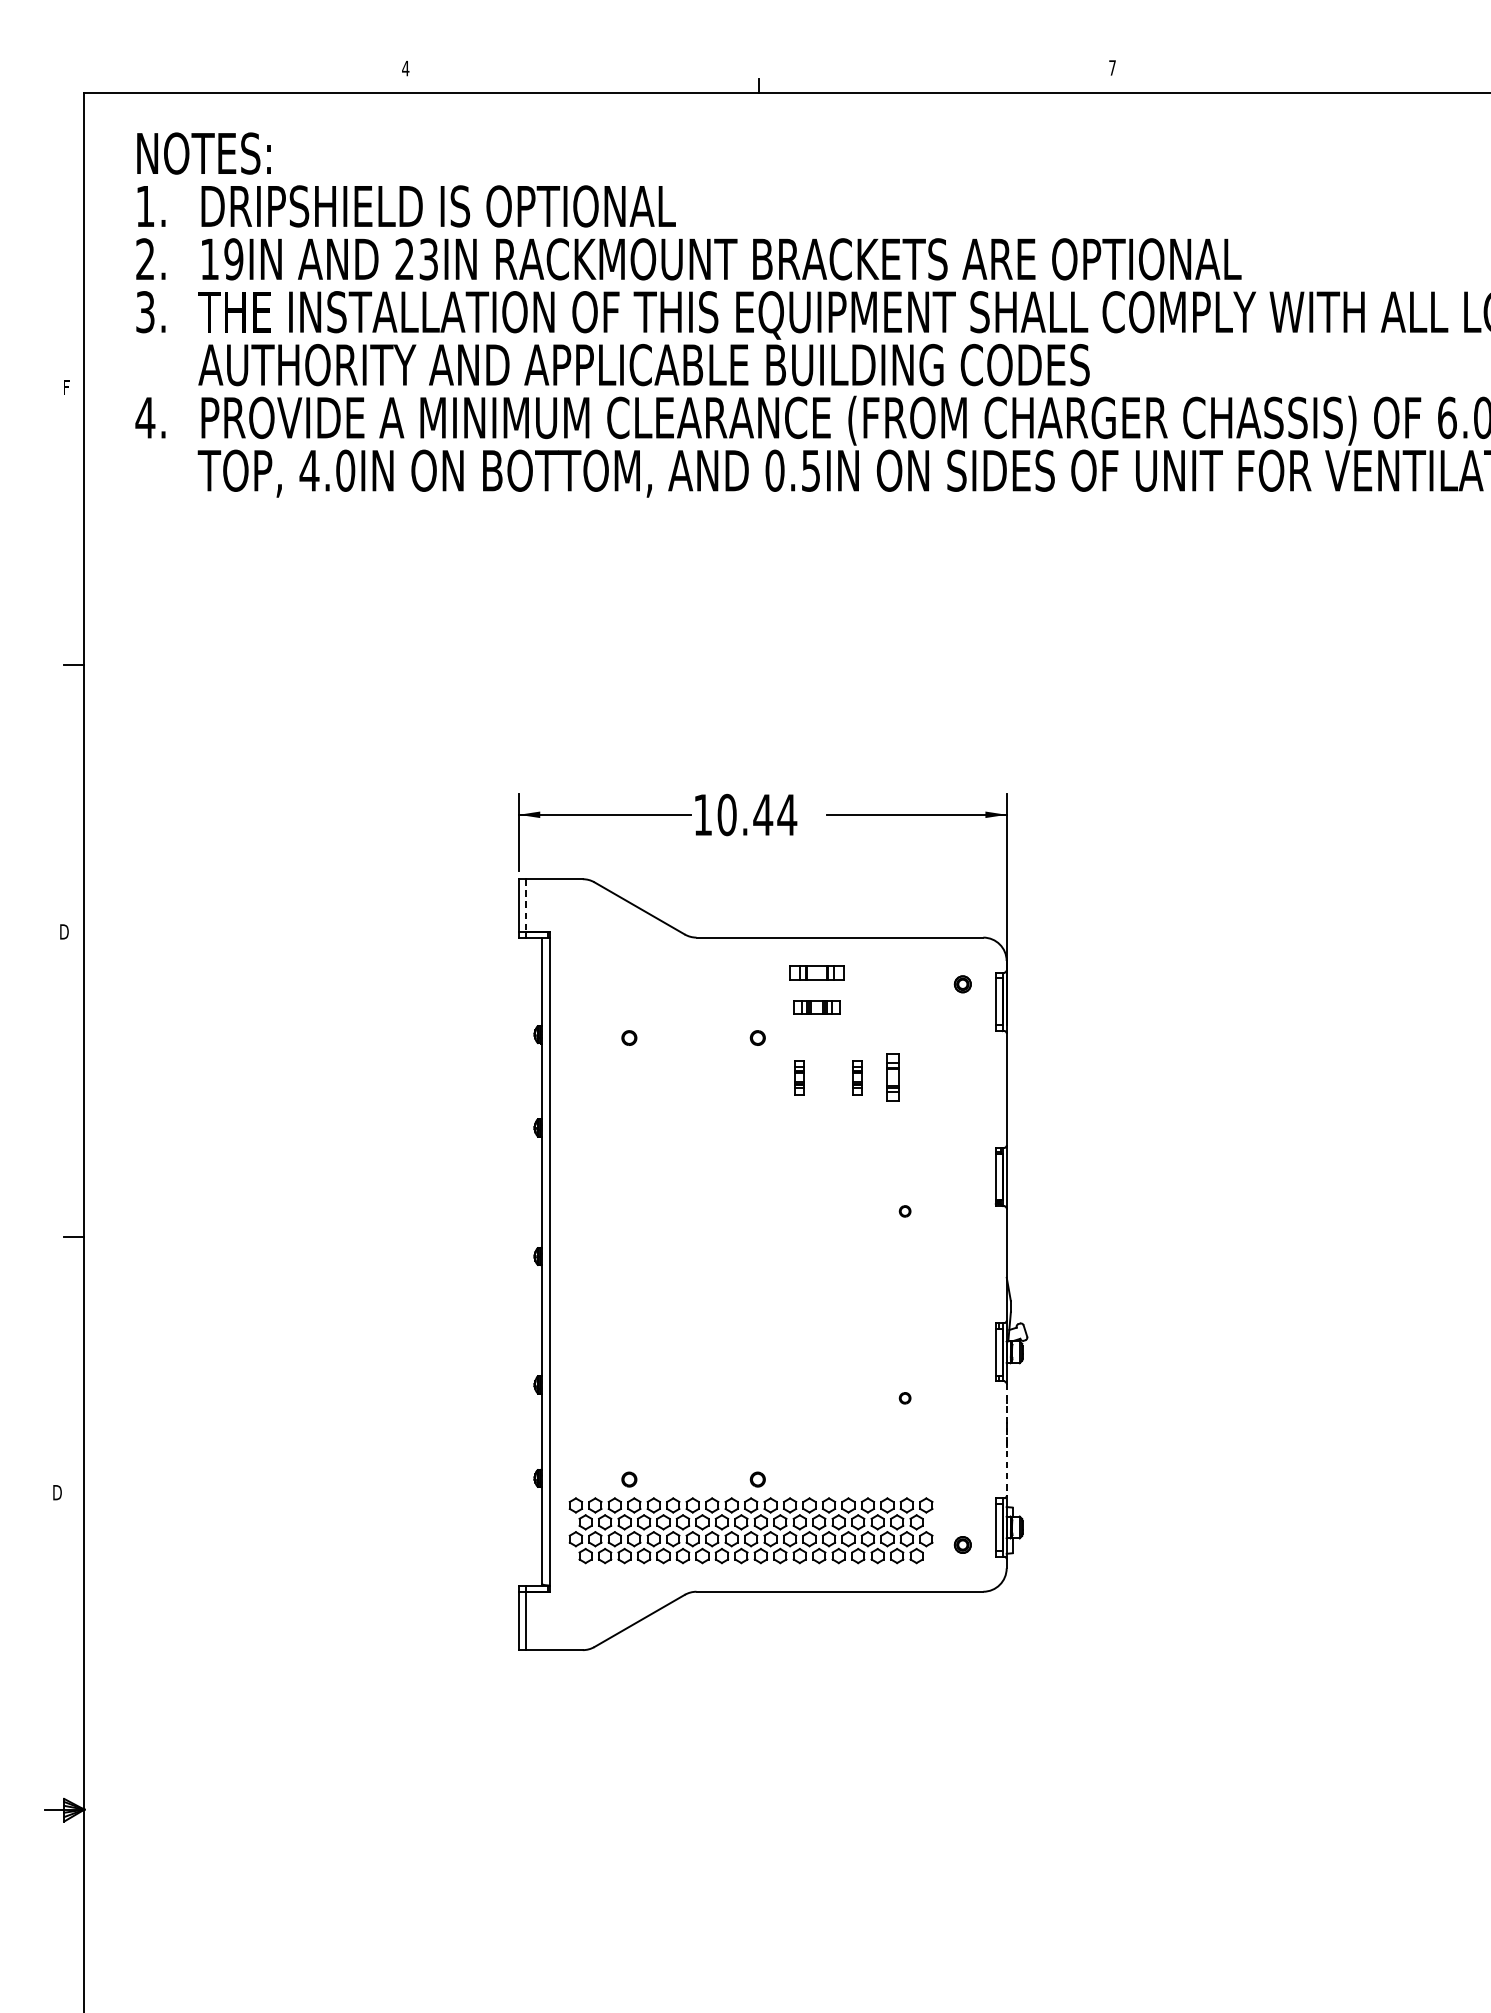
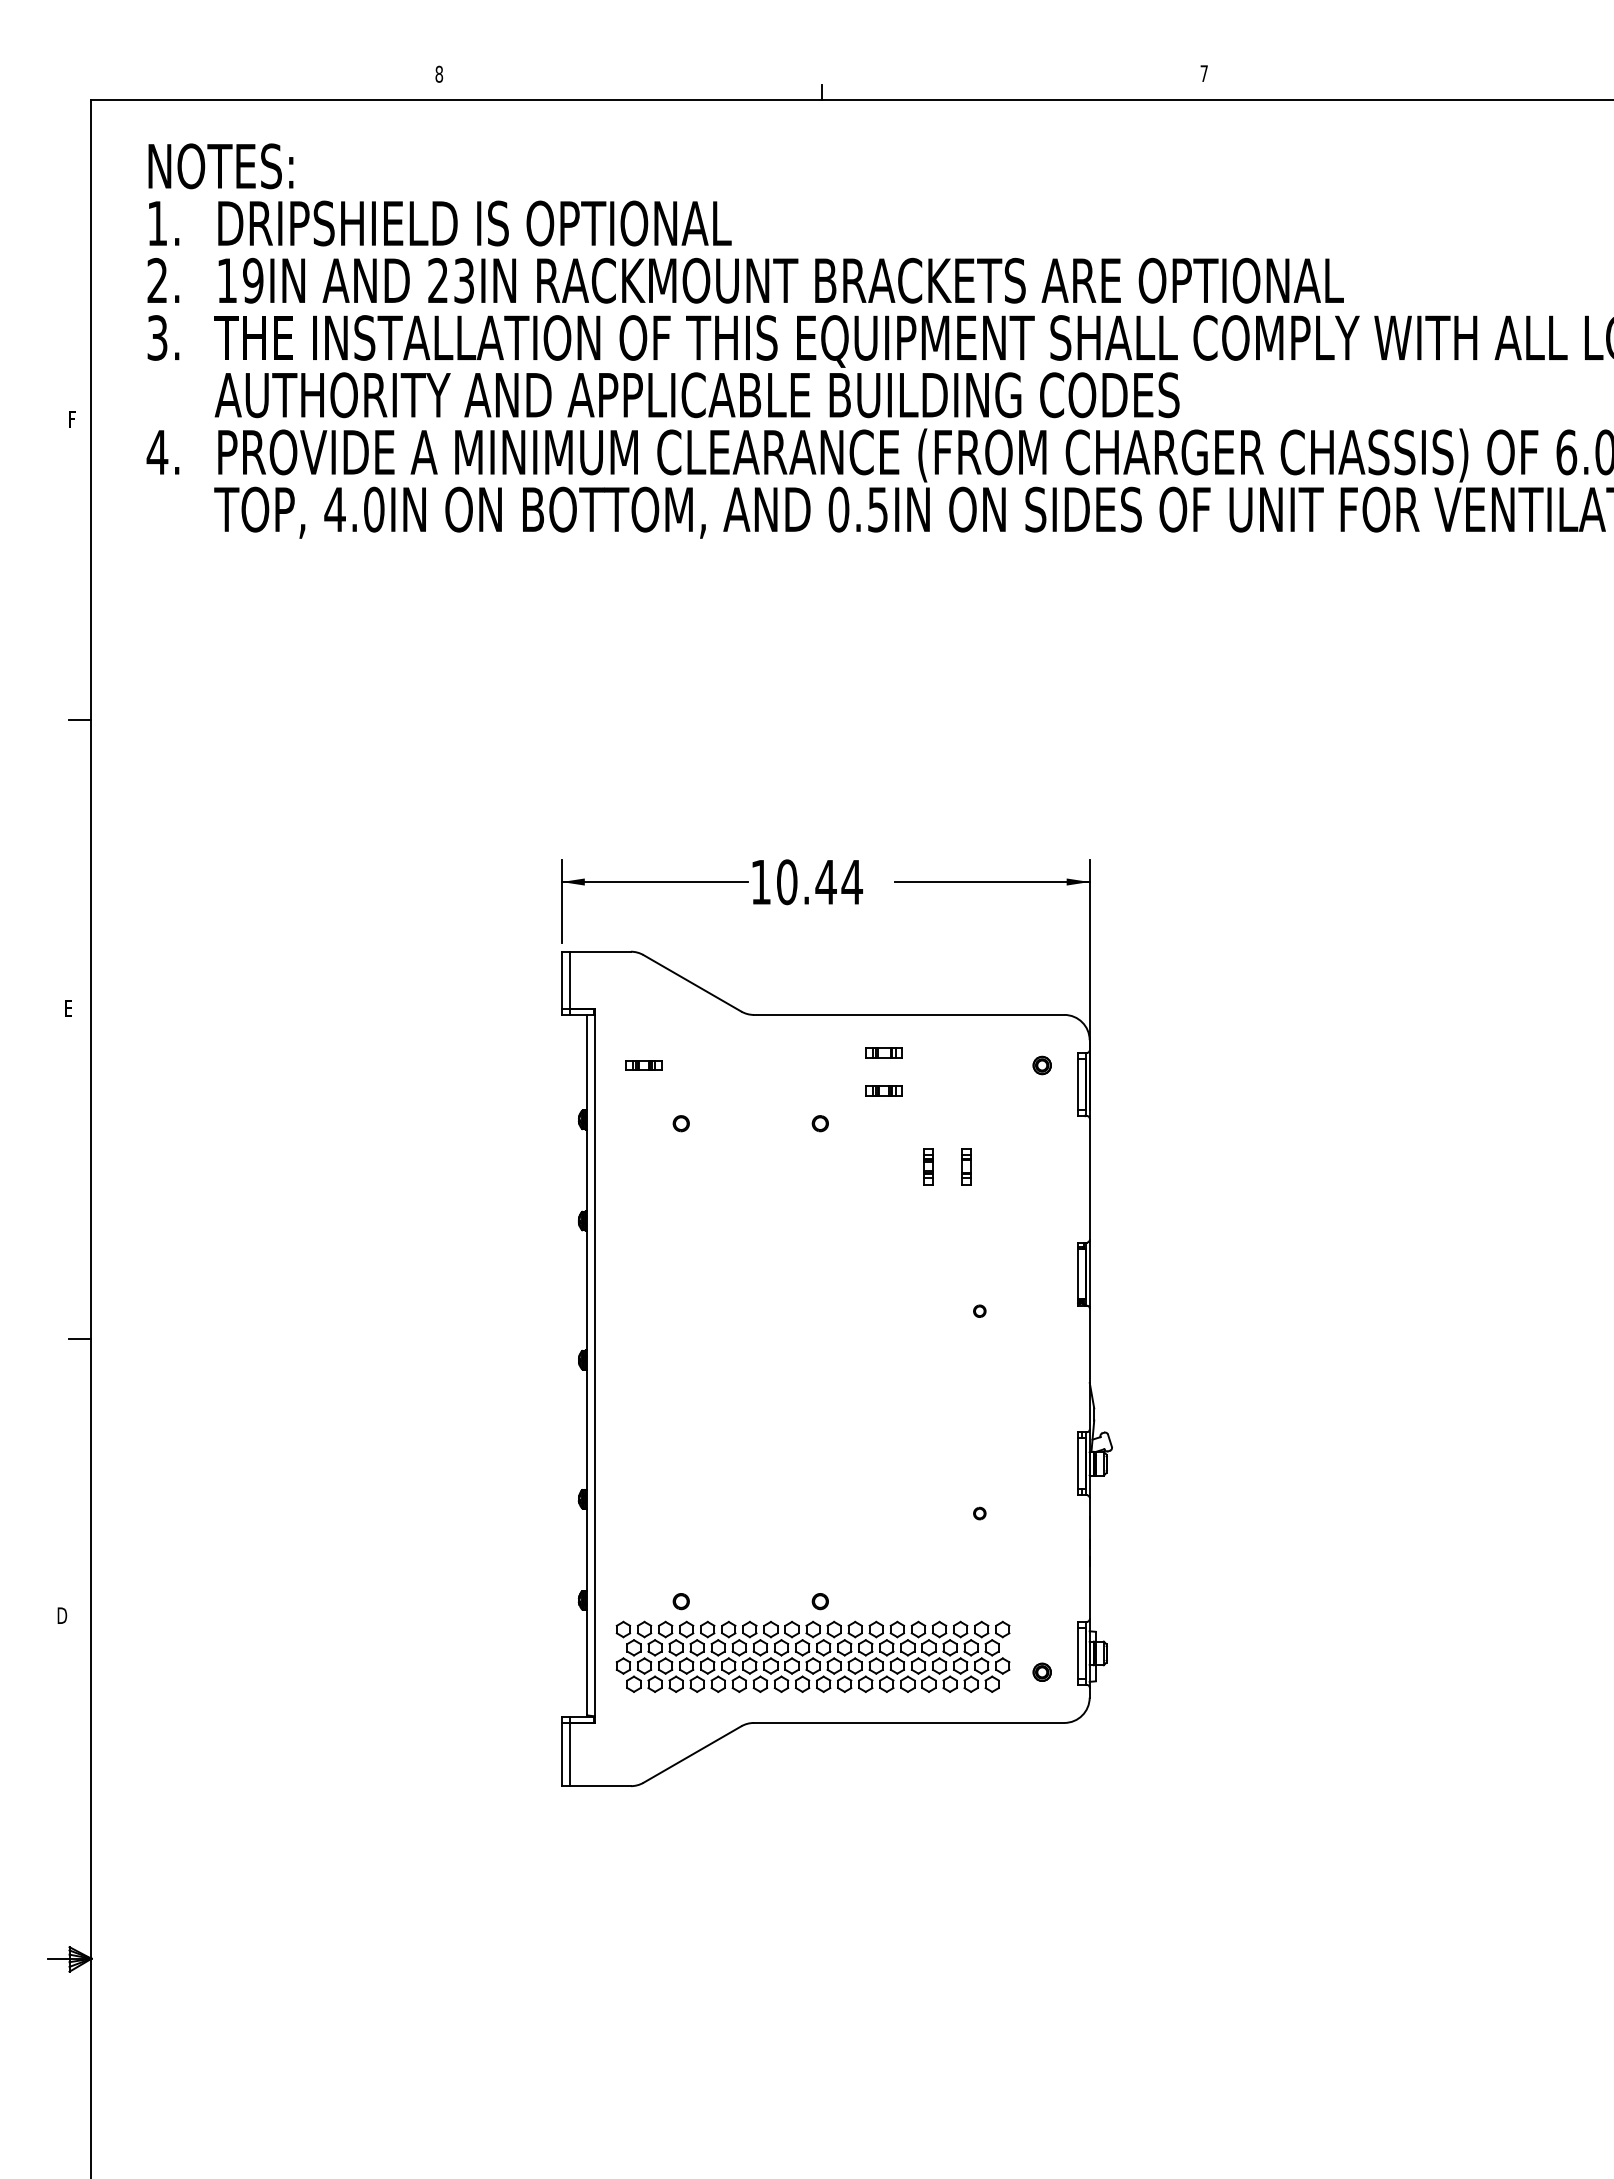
text: (405, 67) -> (439, 73), 4 -> 8
line: (526, 905) -> (569, 980), dashed -> solid
text: (64, 931) -> (69, 1008), D -> E
part: (816, 972) -> (883, 1052), size x0.62
part: (594, 984) -> (643, 1065), added
part: (816, 1007) -> (883, 1090), size x0.71
part: (799, 1077) -> (865, 1166), removed
part: (892, 1077) -> (966, 1166), size x0.71
line: (1006, 1439) -> (1089, 1558), dashed -> solid

